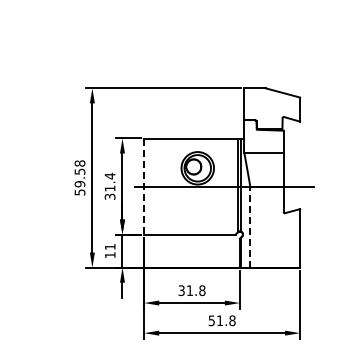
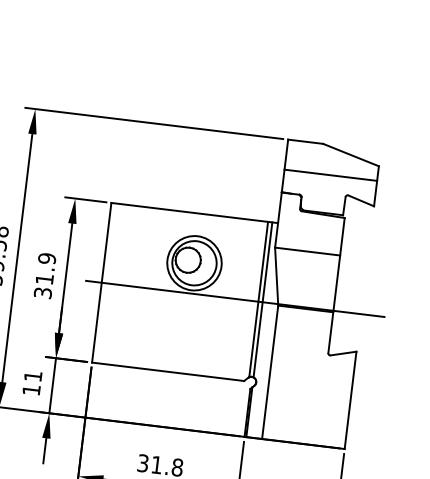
line: (272, 106) -> (331, 175), added
text: (109, 175) -> (46, 257), 31.4 -> 31.9
line: (144, 187) -> (102, 284), dashed -> solid
line: (250, 227) -> (270, 372), dashed -> solid

